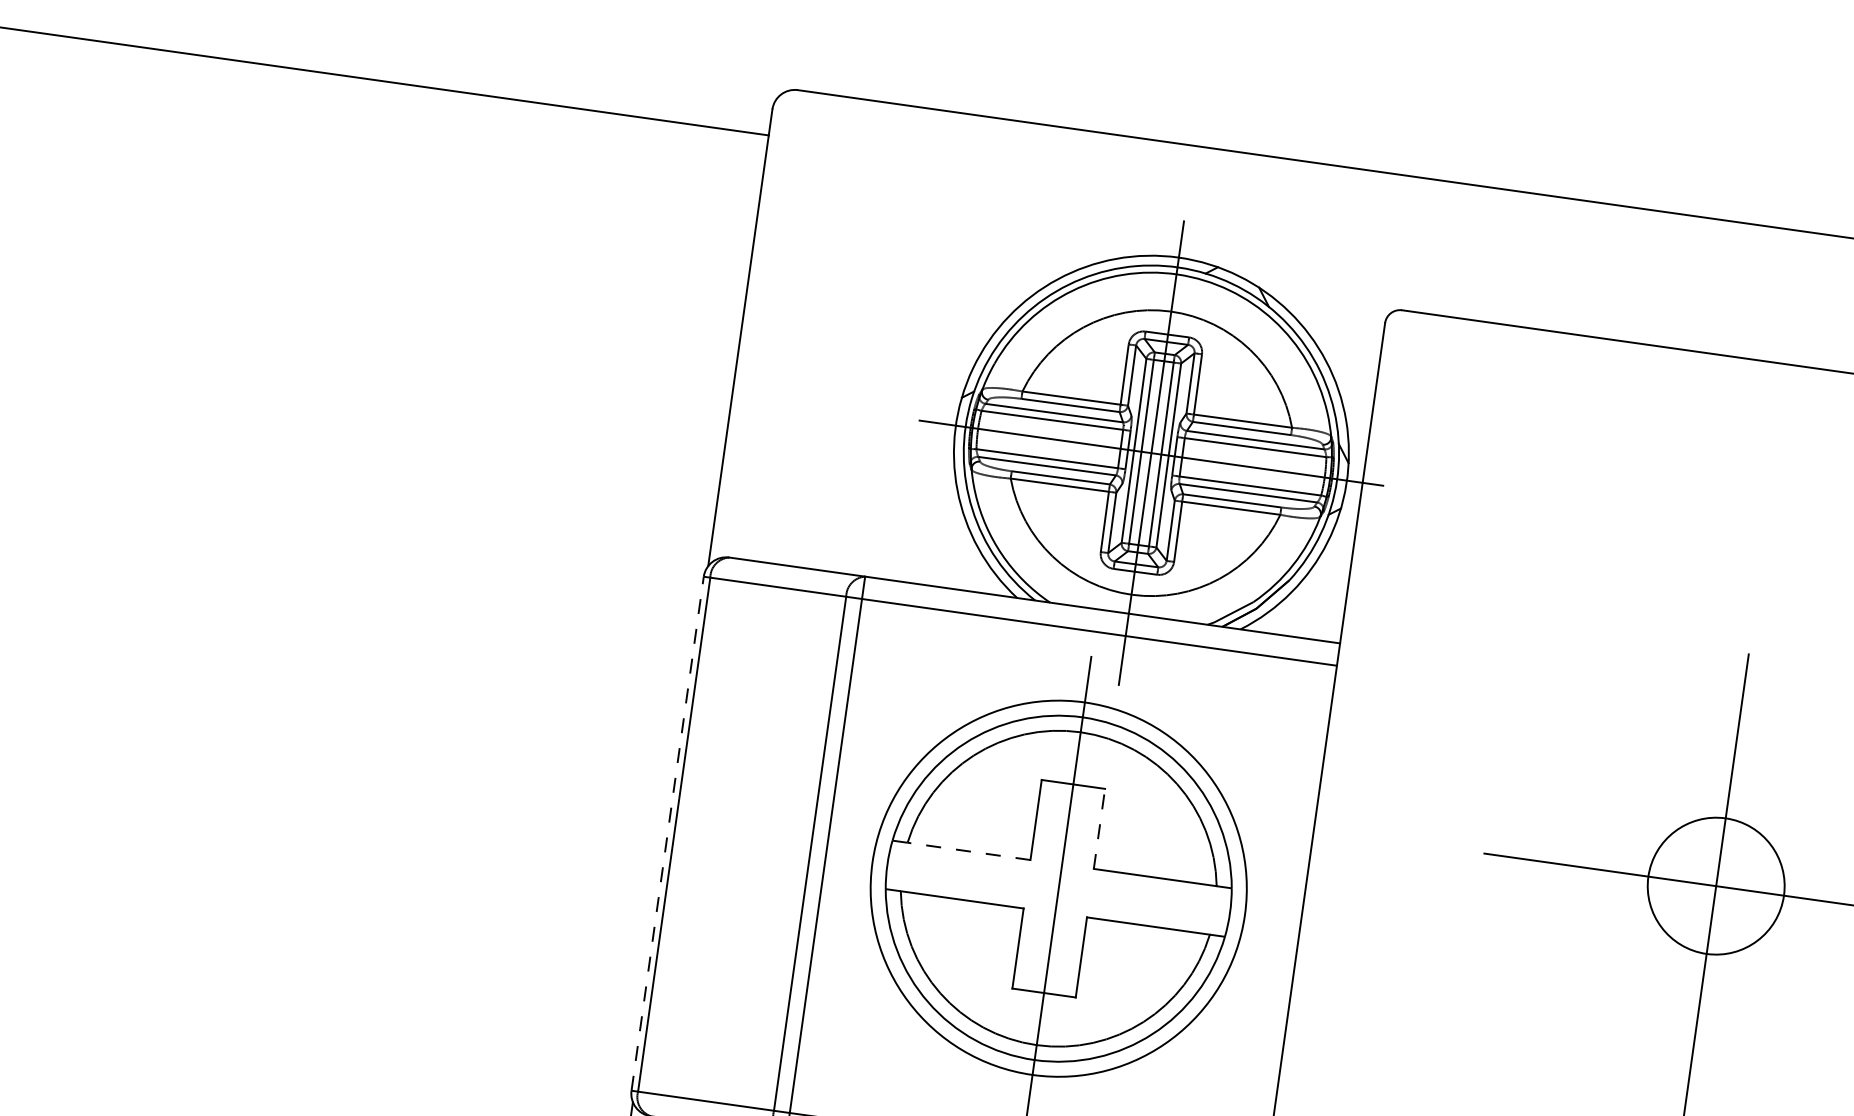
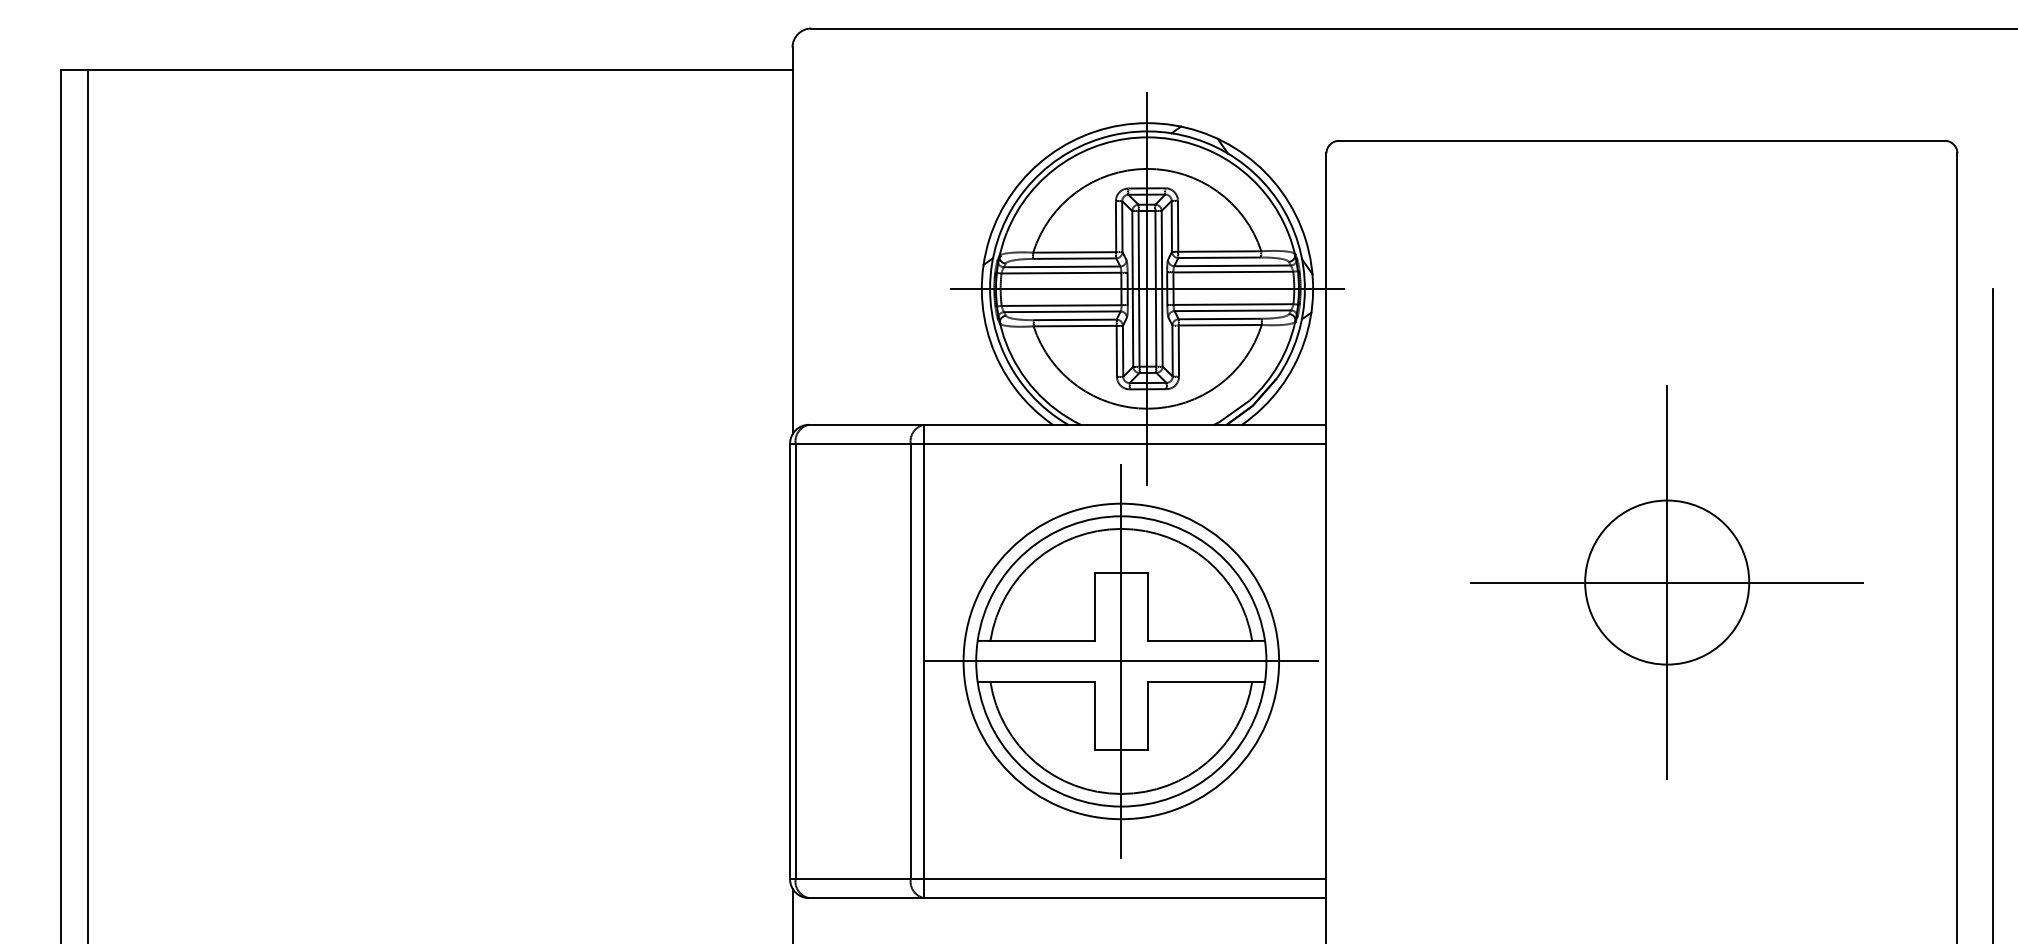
line: (1099, 829) -> (1148, 607), dashed -> solid
line: (668, 833) -> (790, 661), dashed -> solid
line: (967, 850) -> (1041, 640), dashed -> solid
circle: (1716, 886) -> (1667, 582), size x1.43
line: (1058, 888) -> (1121, 661), added

